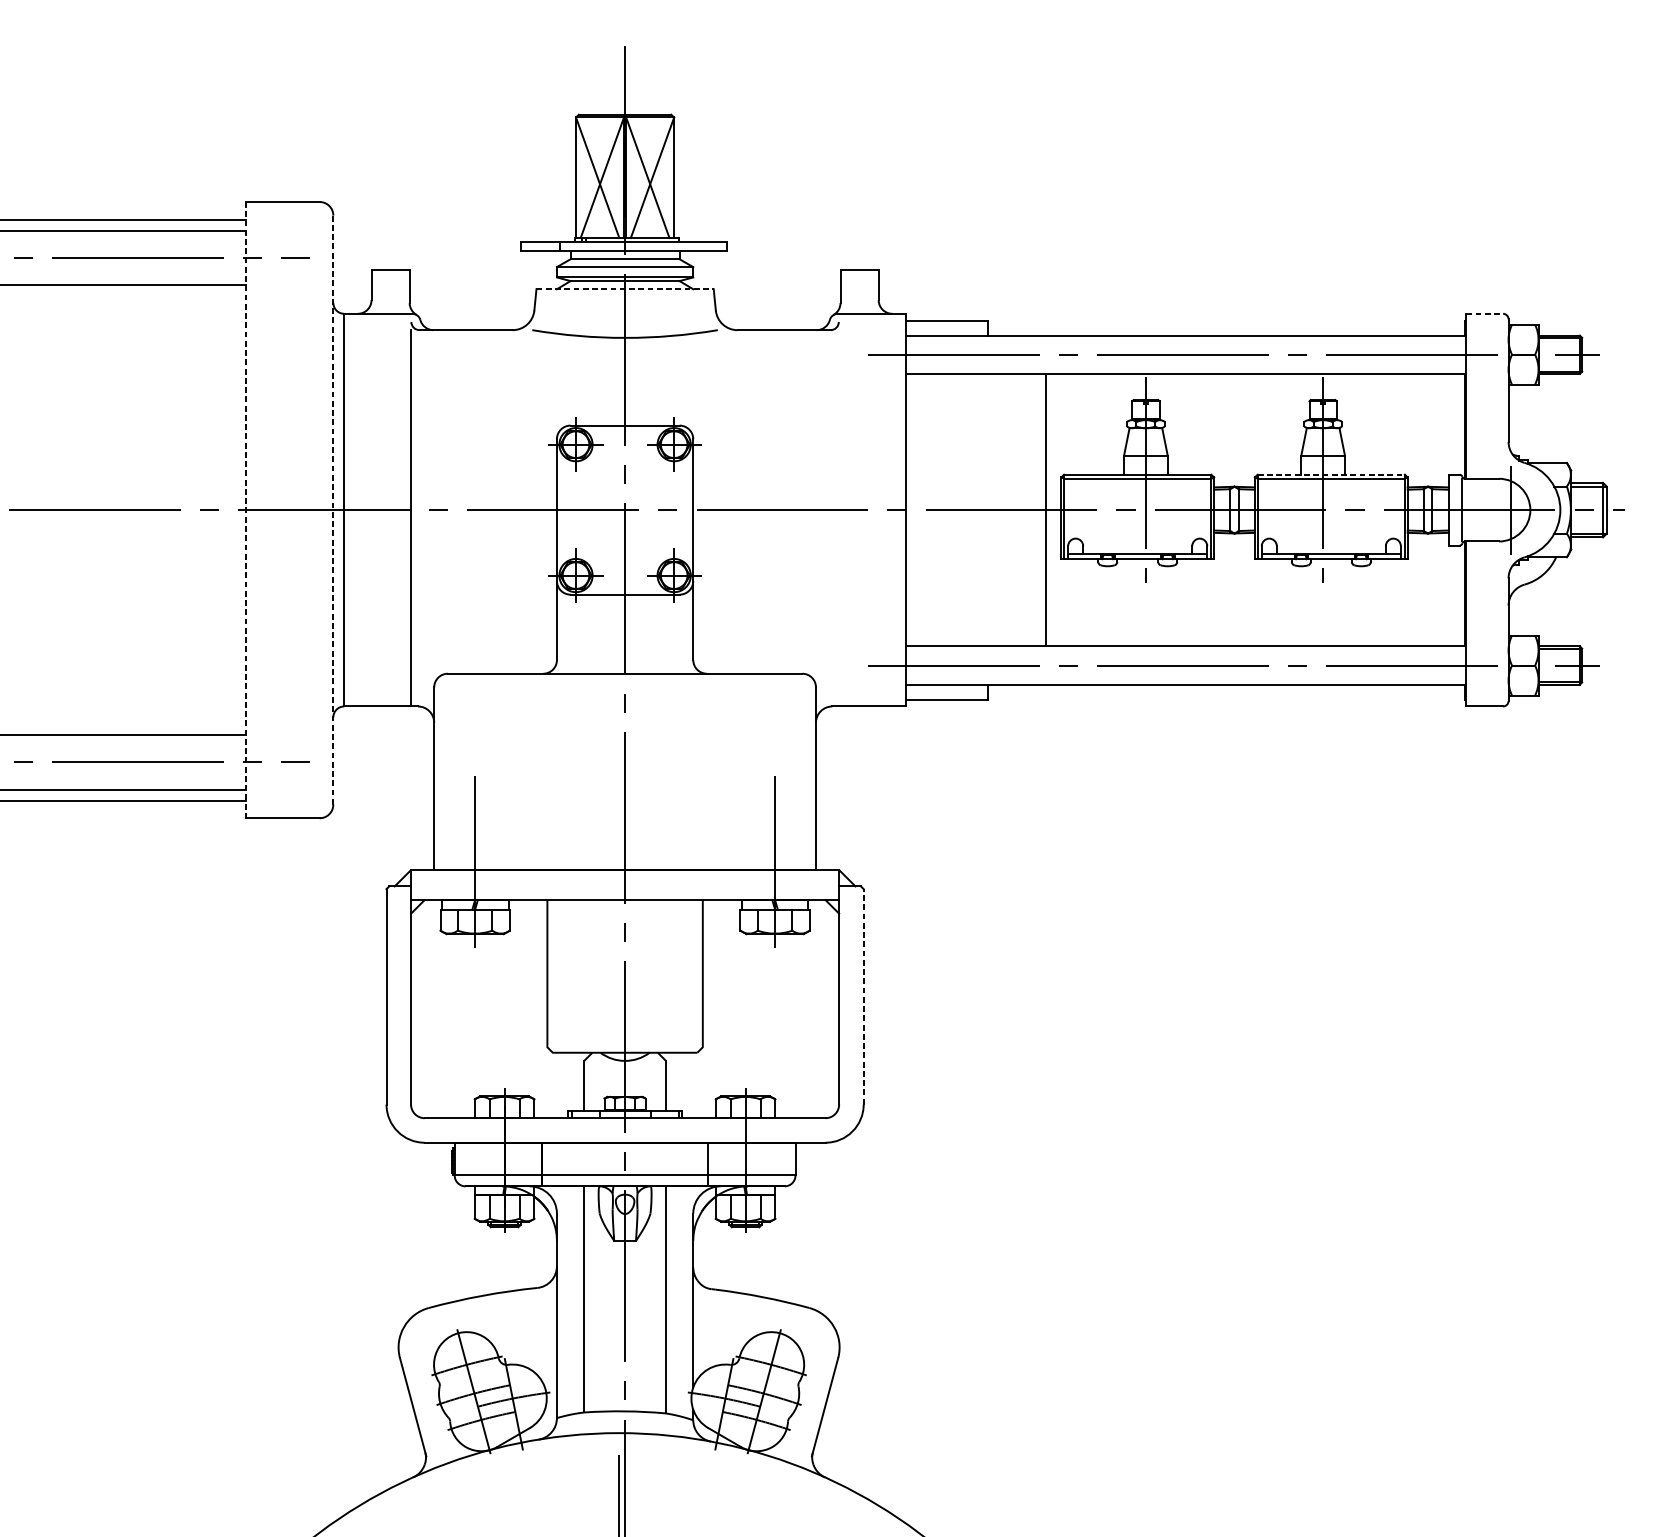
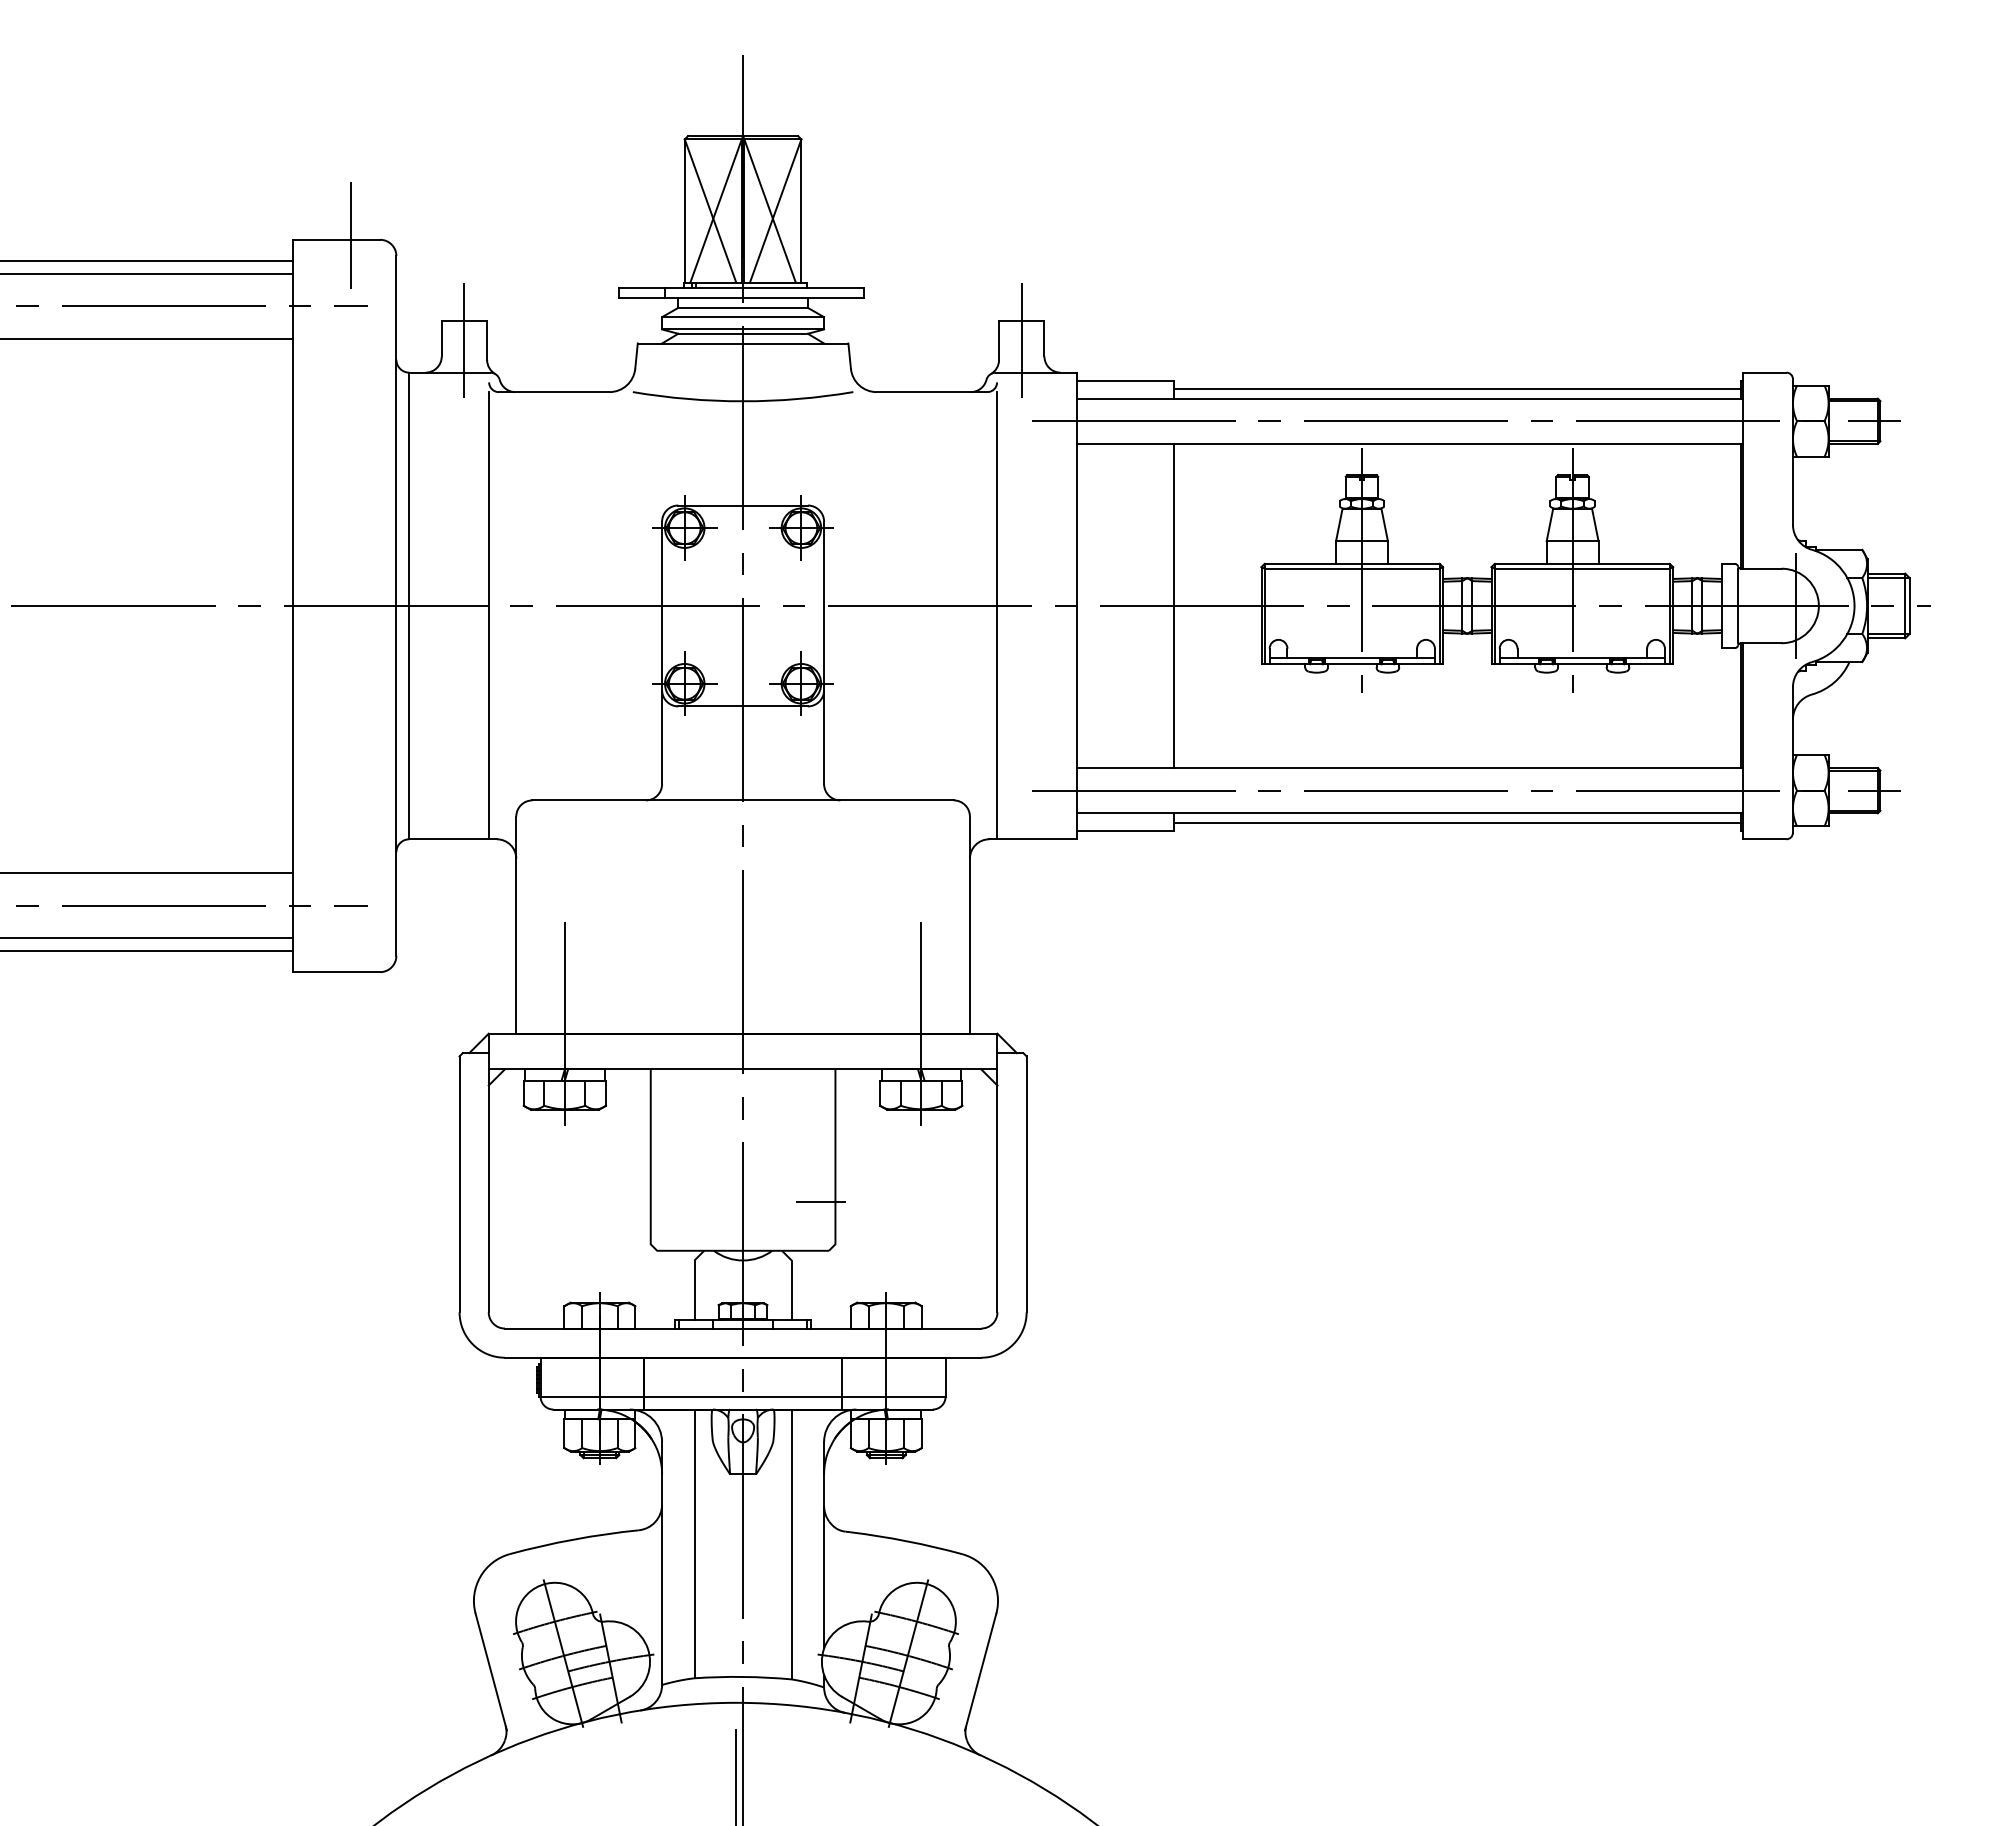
line: (295, 198) -> (351, 235), added
line: (390, 286) -> (464, 340), added
line: (859, 286) -> (1021, 340), added
line: (625, 289) -> (743, 343), dashed -> solid
line: (1484, 313) -> (1764, 372), dashed -> solid
line: (1226, 327) -> (1457, 388), added
line: (1331, 474) -> (1582, 563), dashed -> solid
line: (333, 509) -> (396, 605), dashed -> solid
line: (1046, 509) -> (1174, 605), moved
line: (245, 510) -> (292, 606), dashed -> solid
line: (839, 518) -> (997, 615), added
line: (1226, 693) -> (1457, 823), added
line: (863, 996) -> (1026, 1184), dashed -> solid
line: (690, 1012) -> (820, 1202), added

